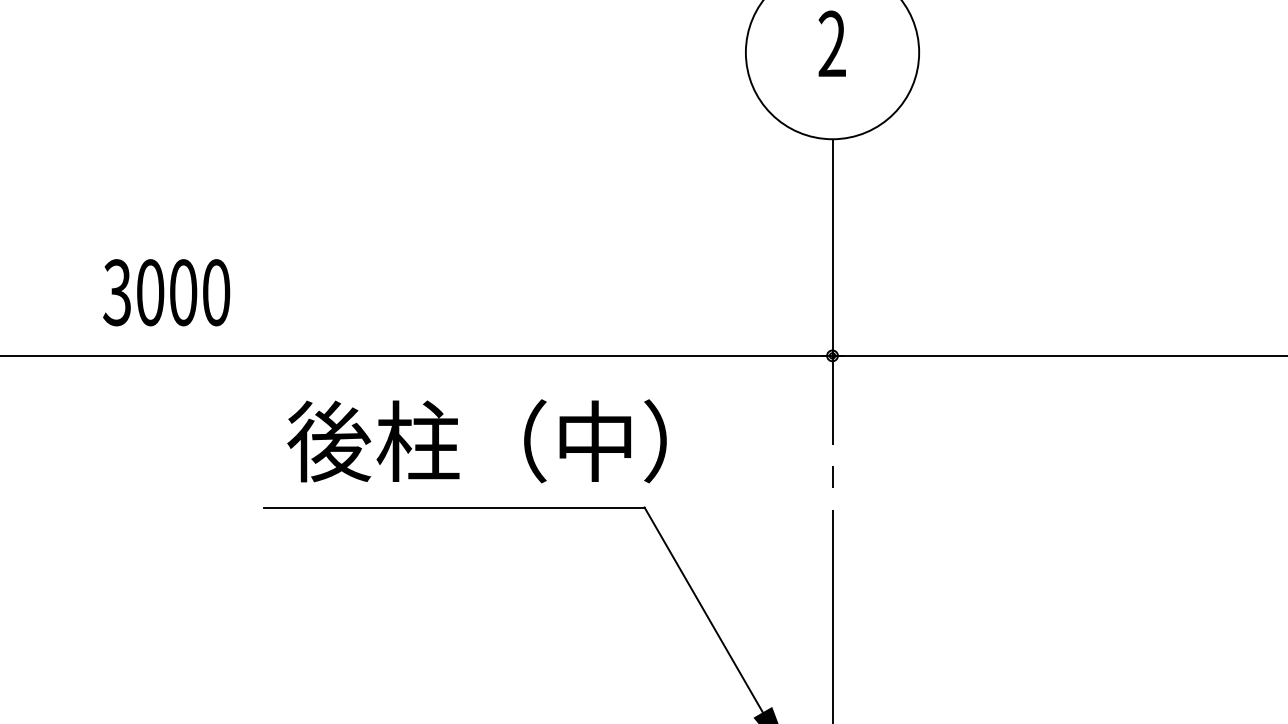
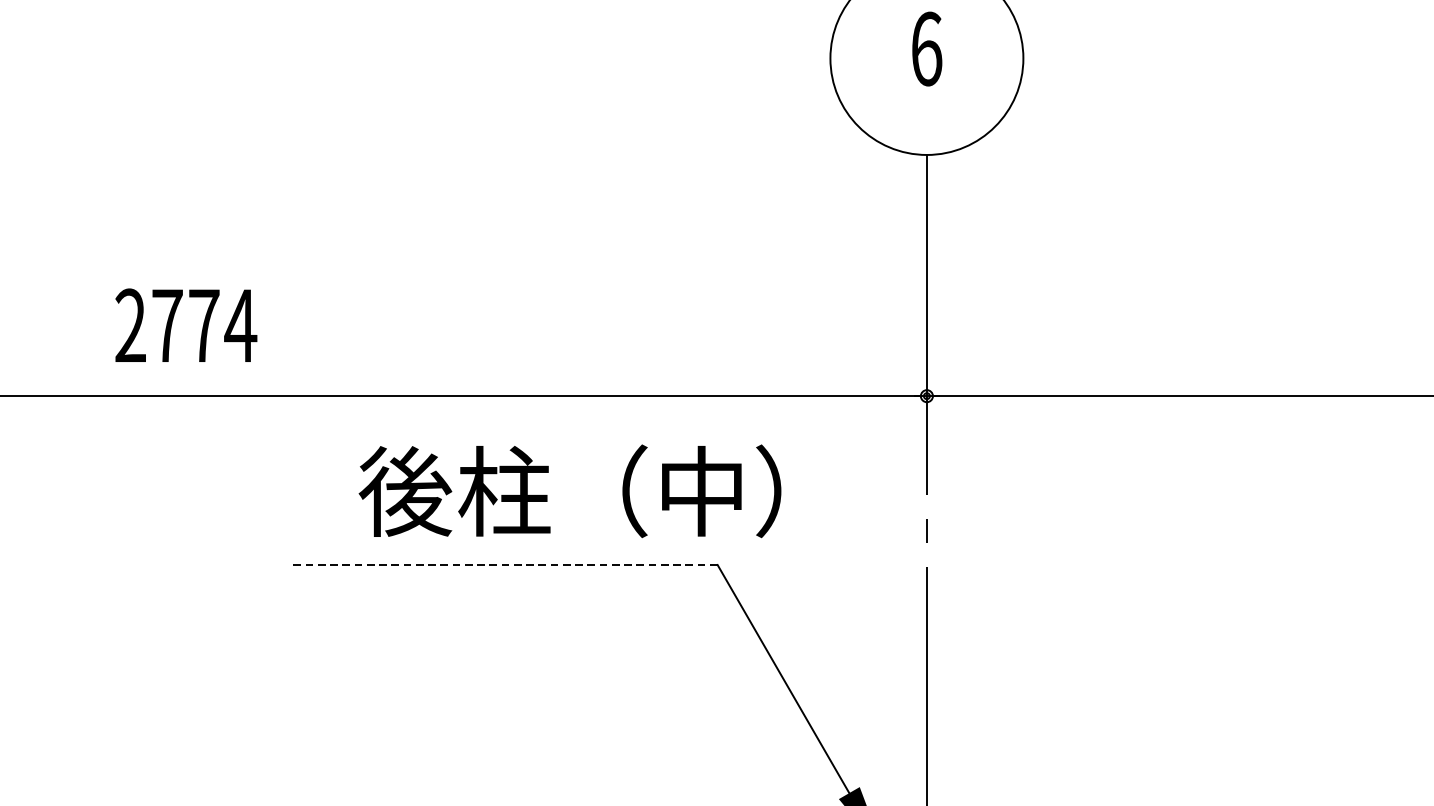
text: (832, 43) -> (926, 48), 2 -> 6
text: (167, 292) -> (186, 325), 3000 -> 2774
text: (476, 441) -> (569, 491), moved
line: (454, 507) -> (505, 565), solid -> dashed

